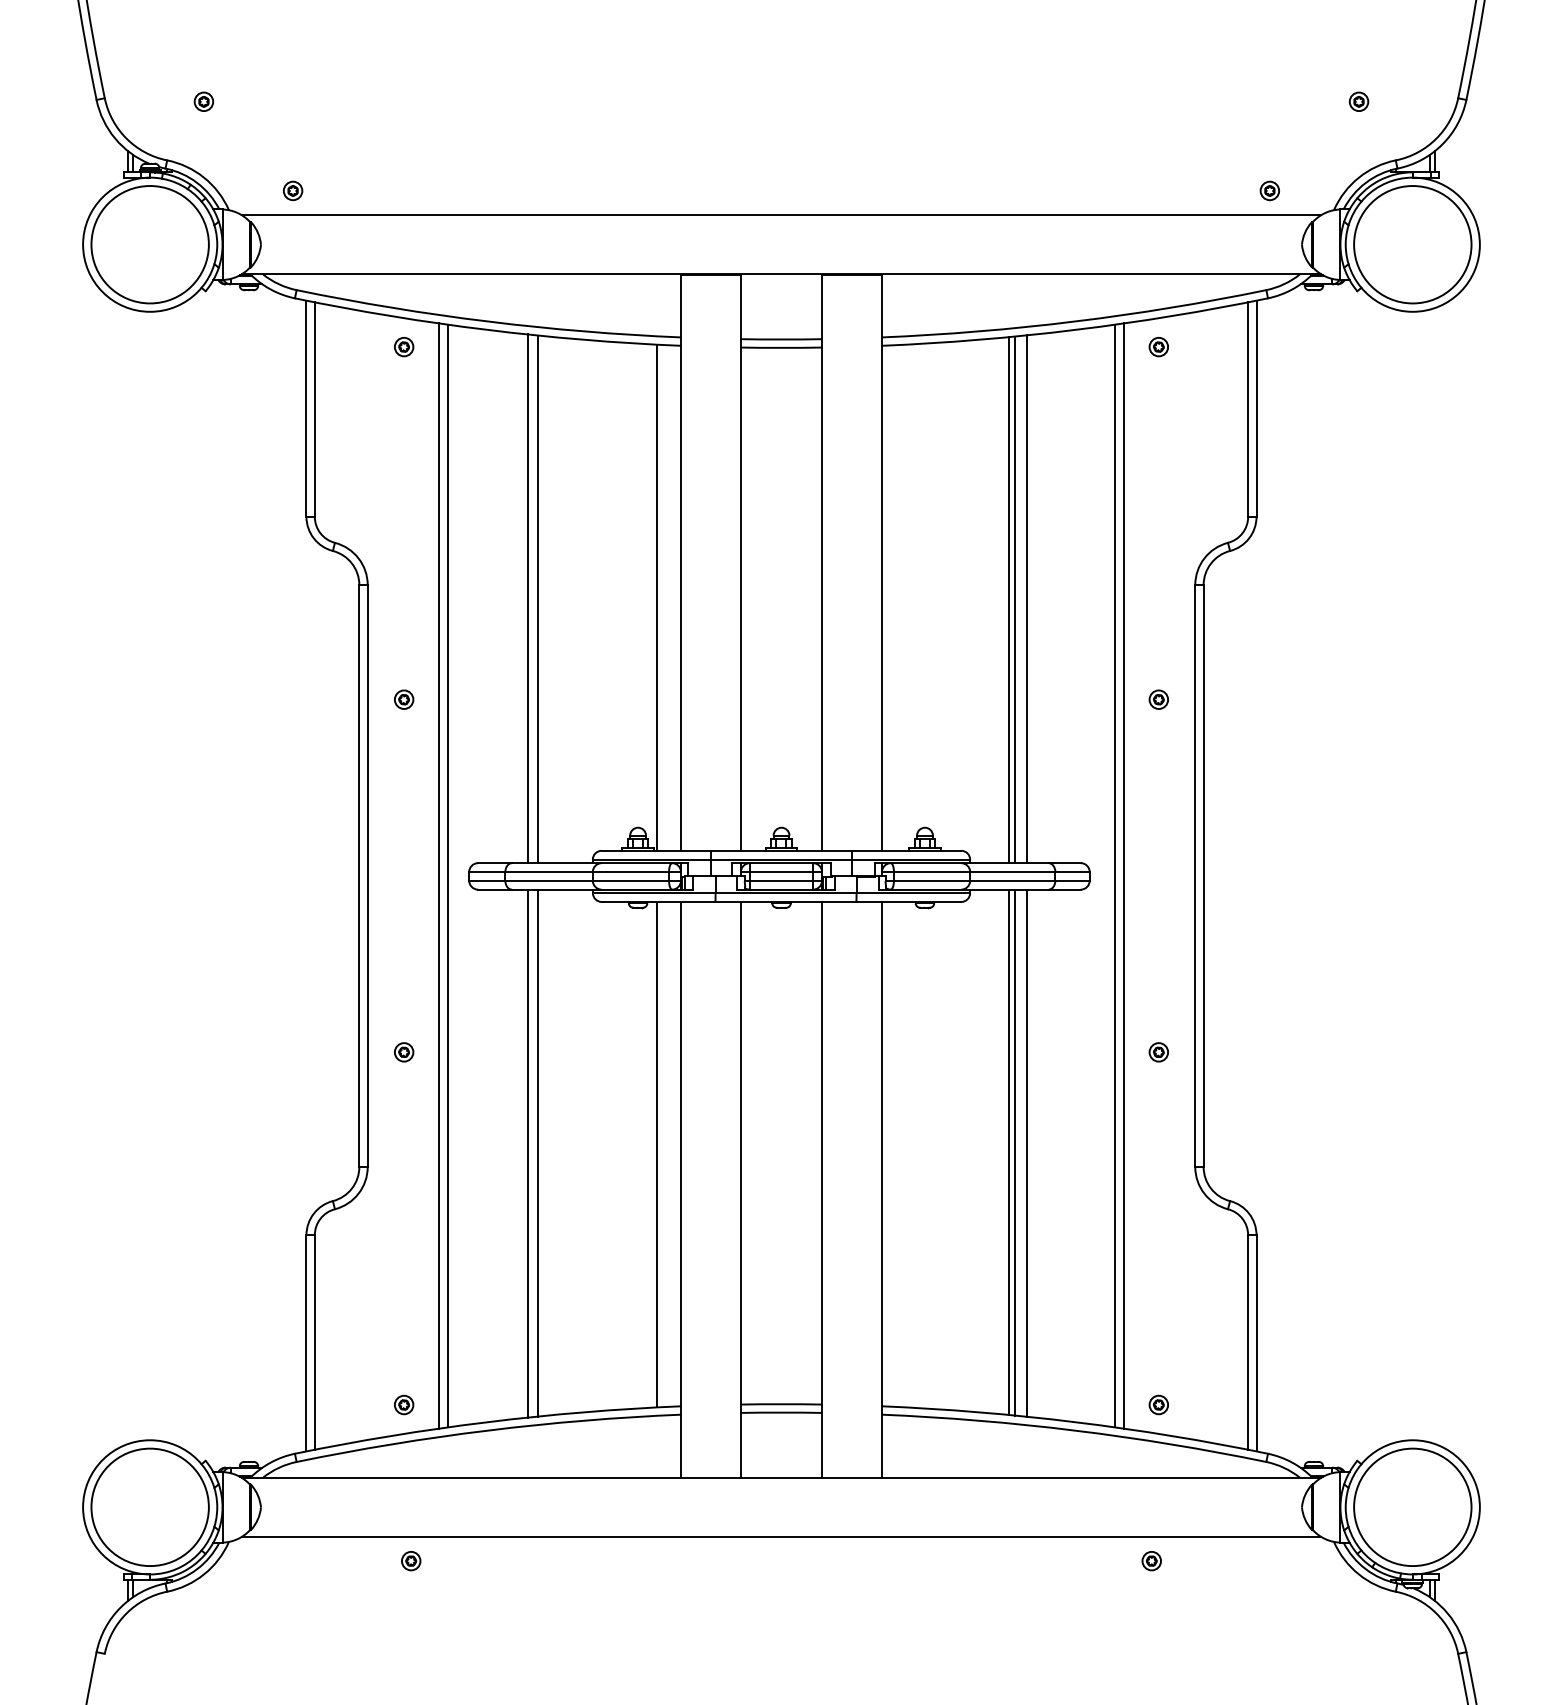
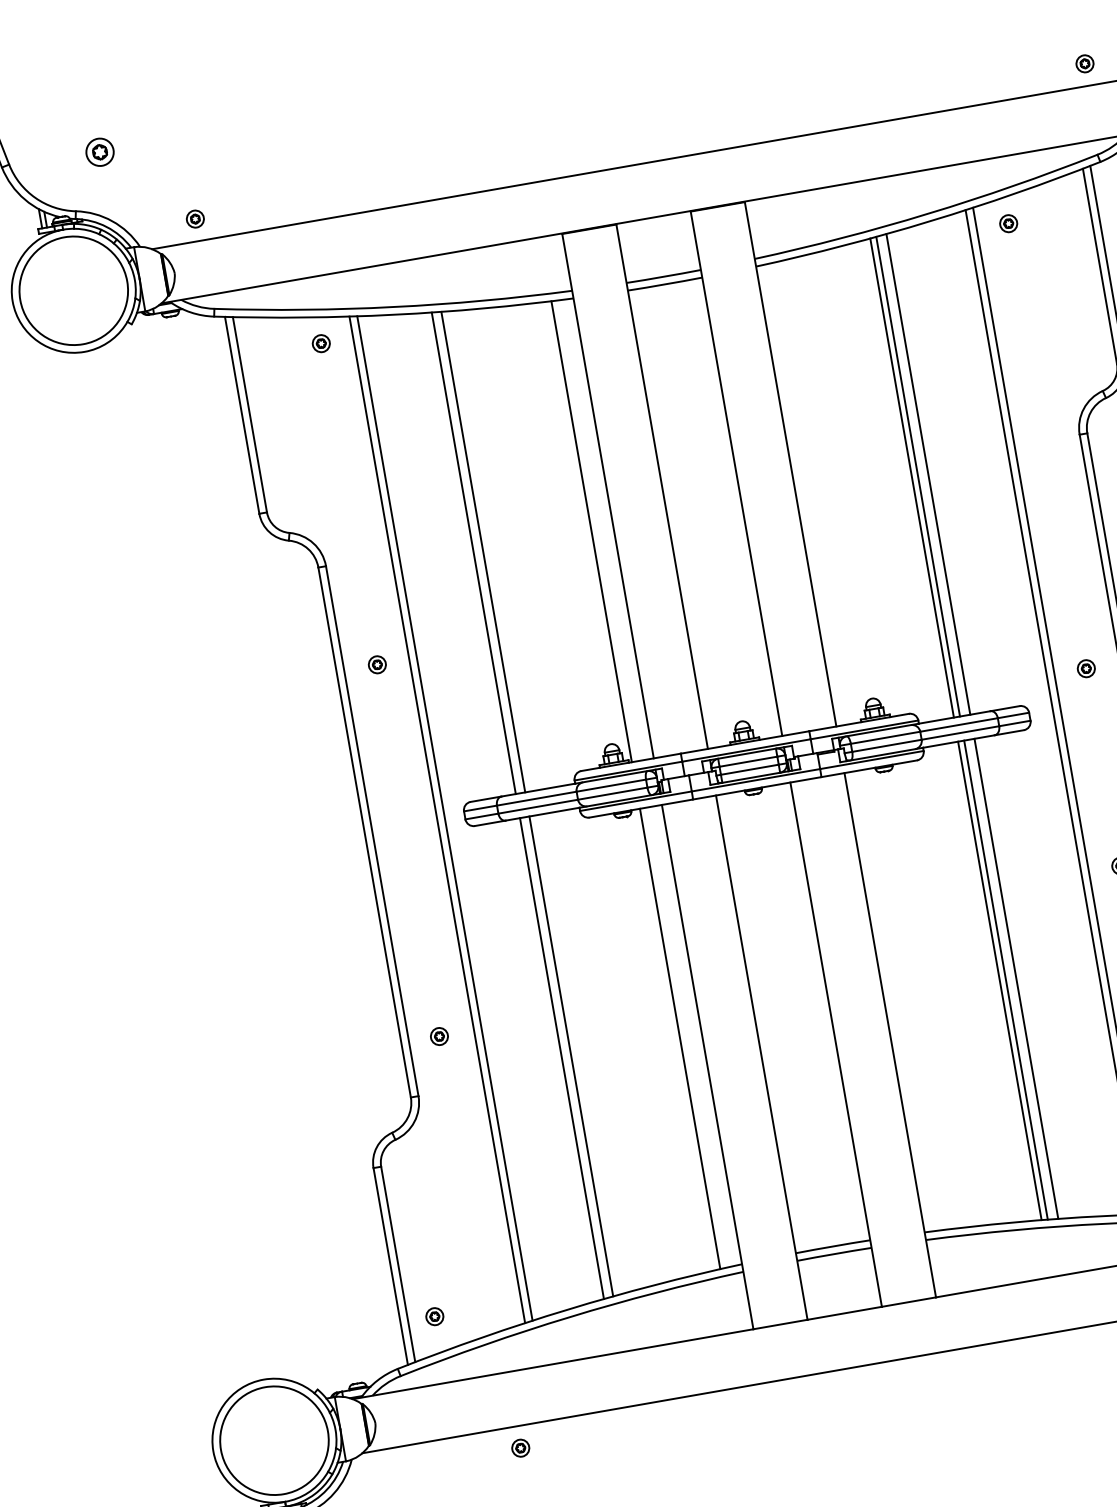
part: (203, 101) -> (99, 151), size x1.6
part: (1158, 699) -> (1086, 668), moved
part: (404, 1052) -> (439, 1036), moved
part: (404, 1404) -> (435, 1316), moved

